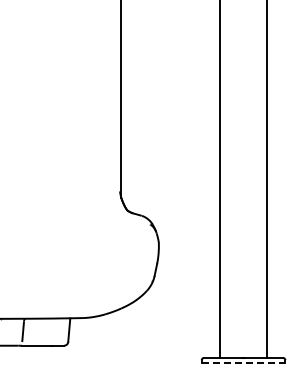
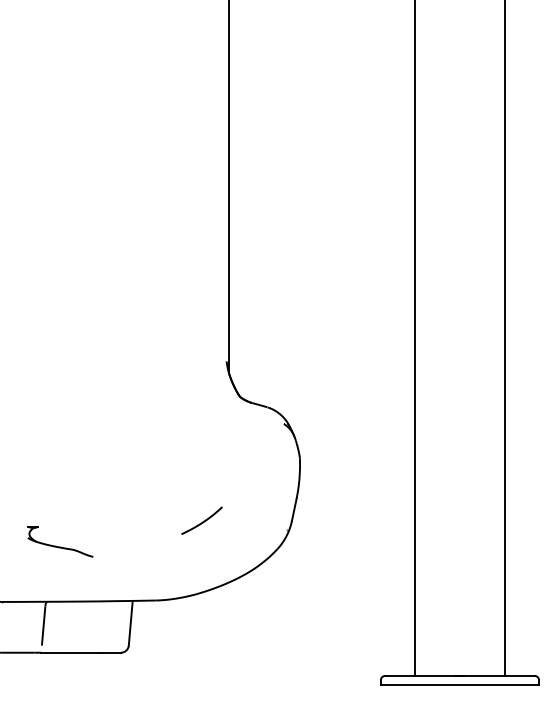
line: (107, 275) -> (202, 520), added
part: (31, 286) -> (59, 540), added
line: (243, 362) -> (459, 684), dashed -> solid

